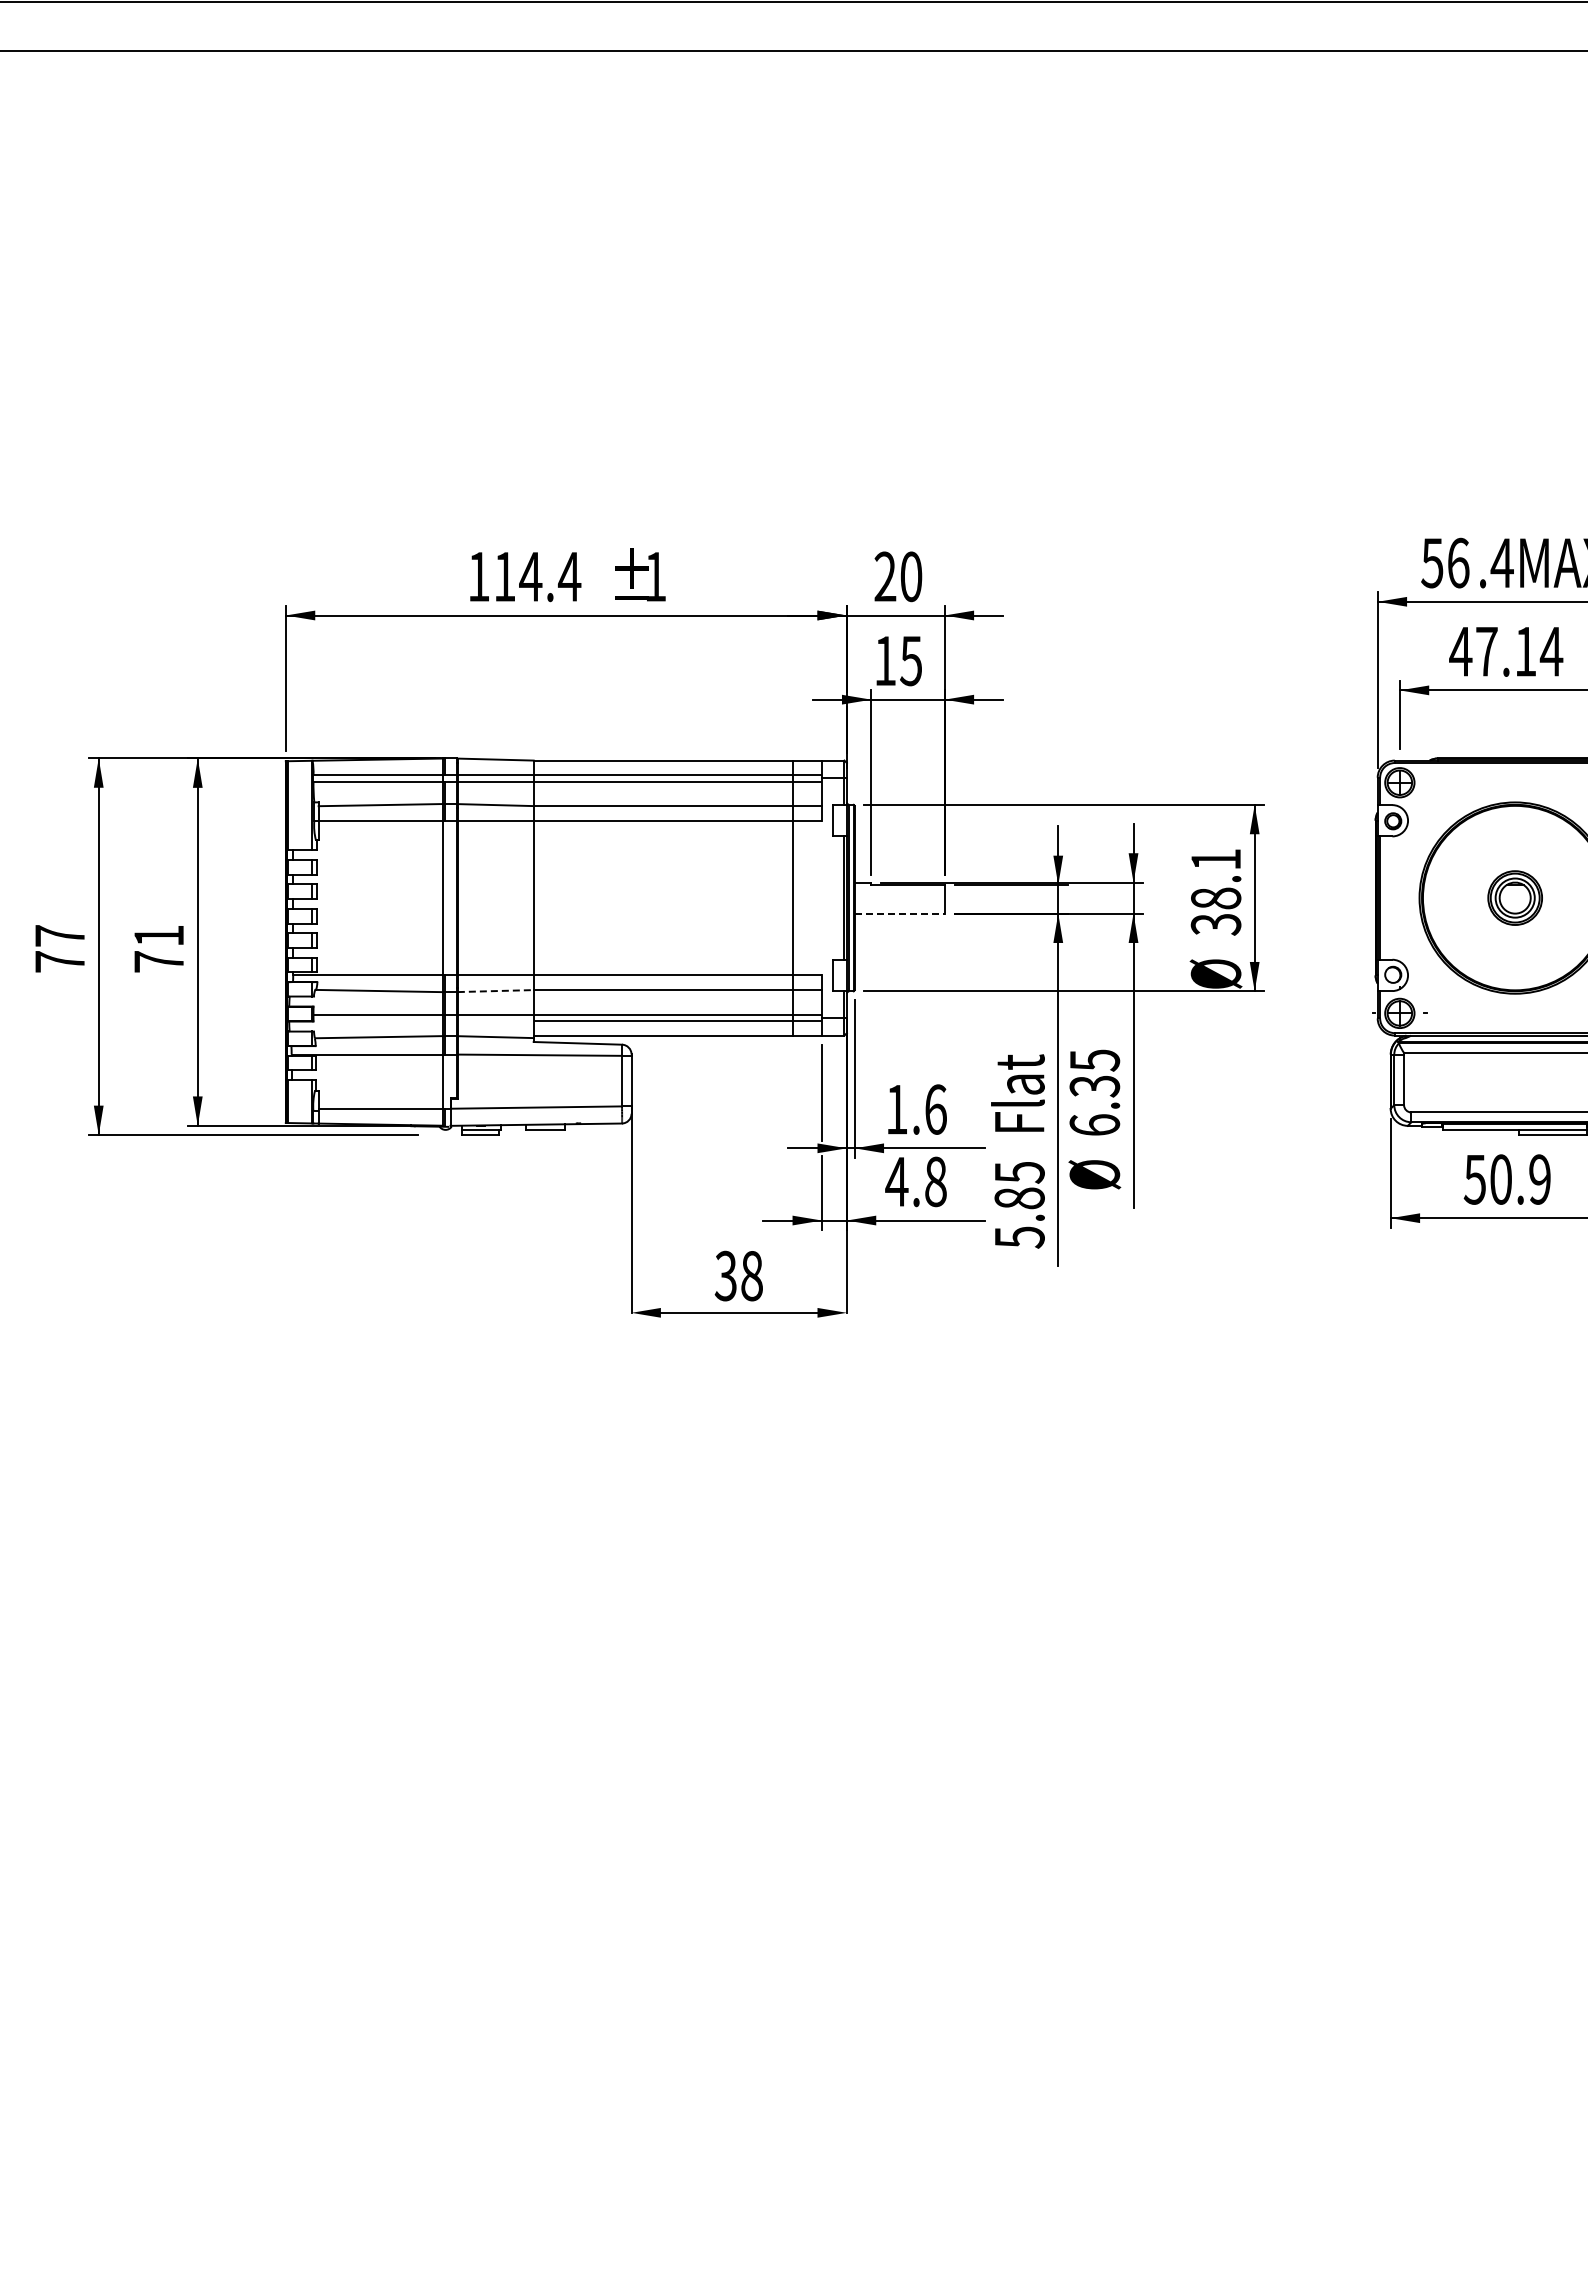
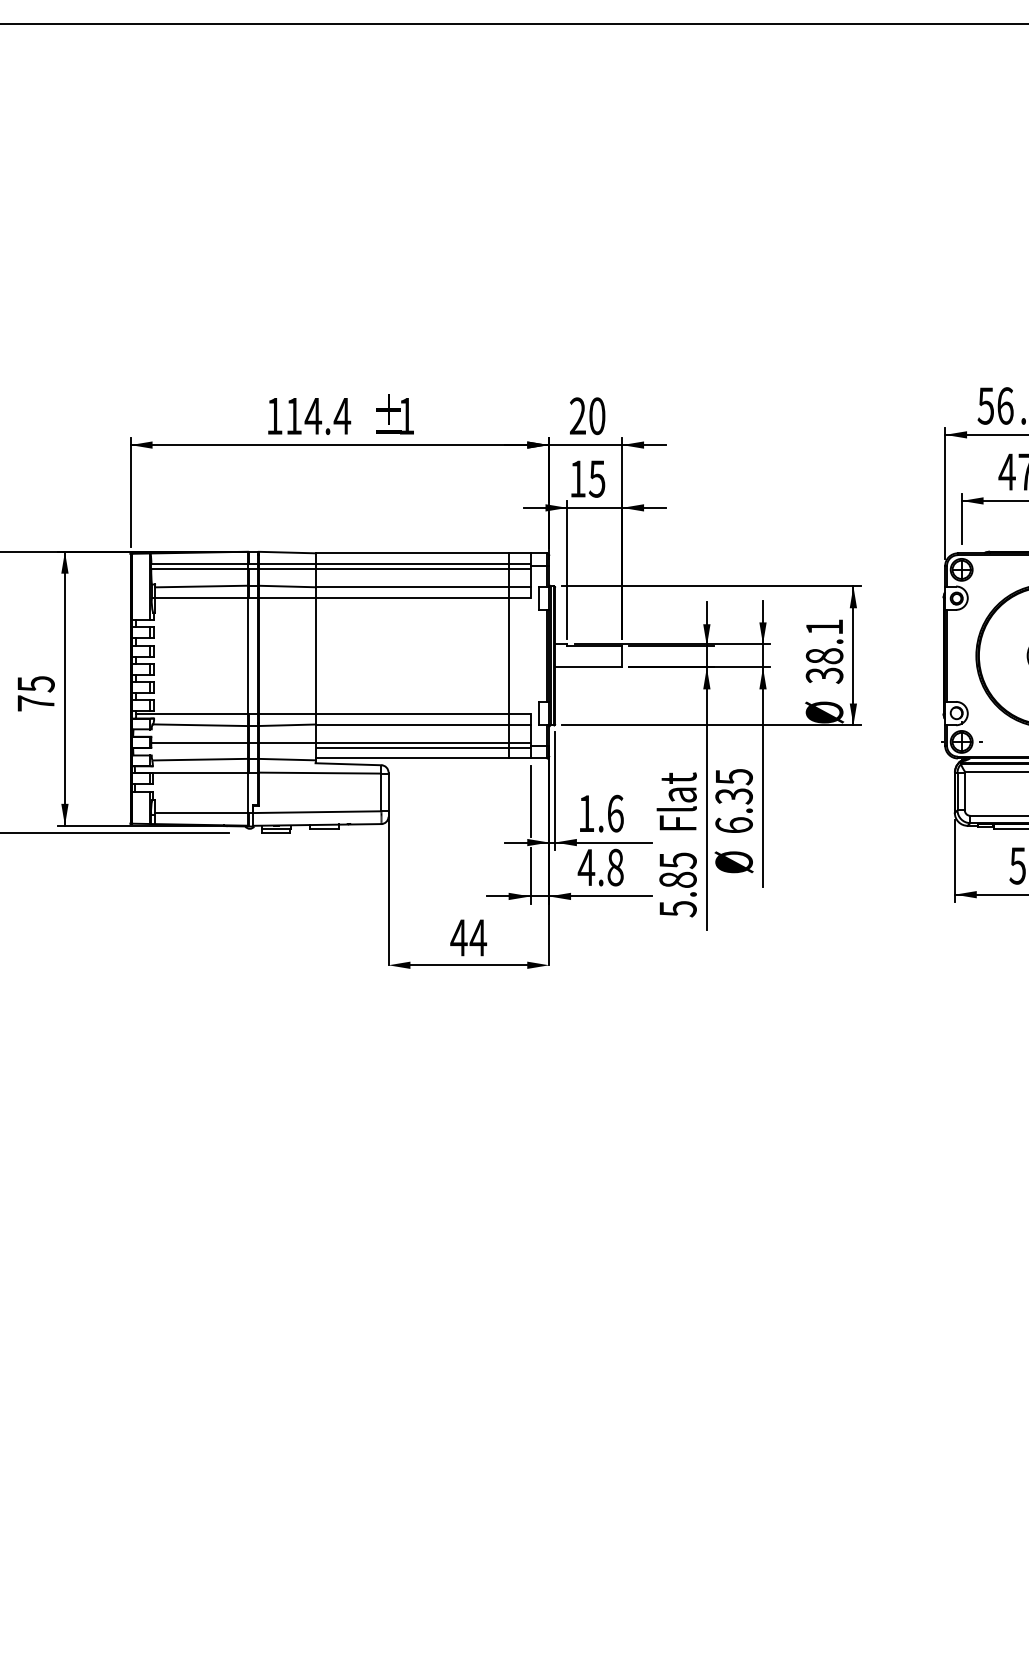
line: (900, 913) -> (589, 667), dashed -> solid
text: (159, 936) -> (36, 684), 71 -> 75
line: (495, 991) -> (287, 725), dashed -> solid
text: (738, 1275) -> (468, 937), 38 -> 44

